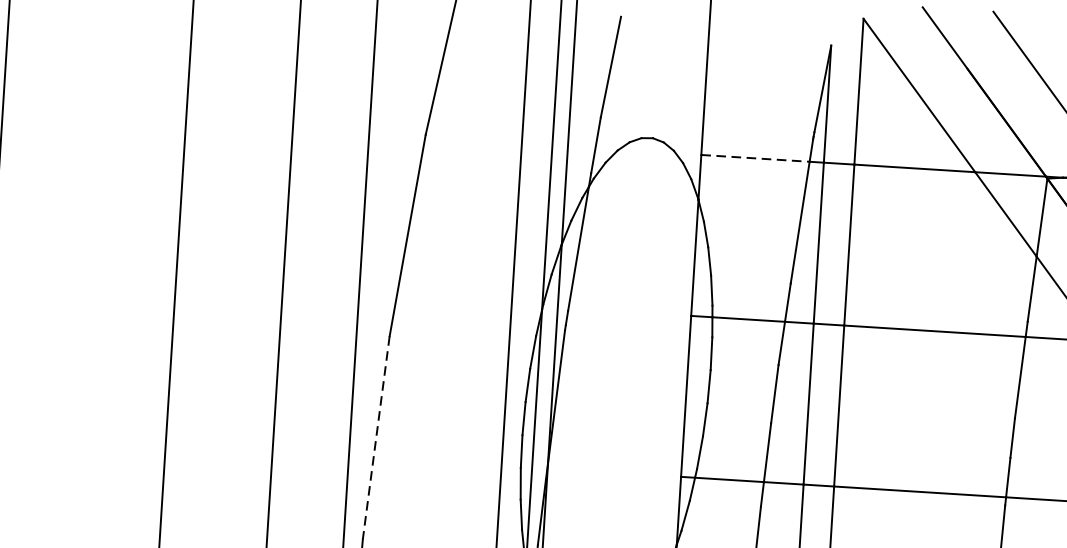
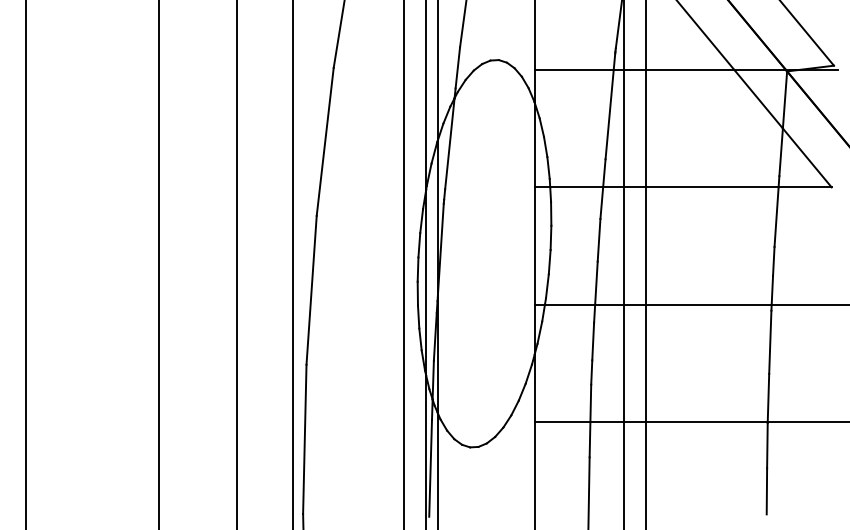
line: (755, 159) -> (574, 70), dashed -> solid
line: (376, 438) -> (311, 290), dashed -> solid

